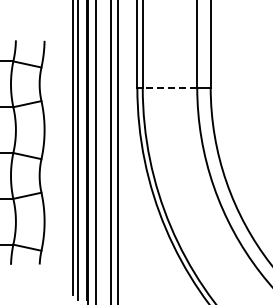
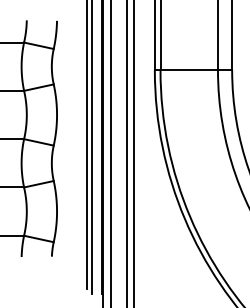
line: (169, 87) -> (188, 70), dashed -> solid

